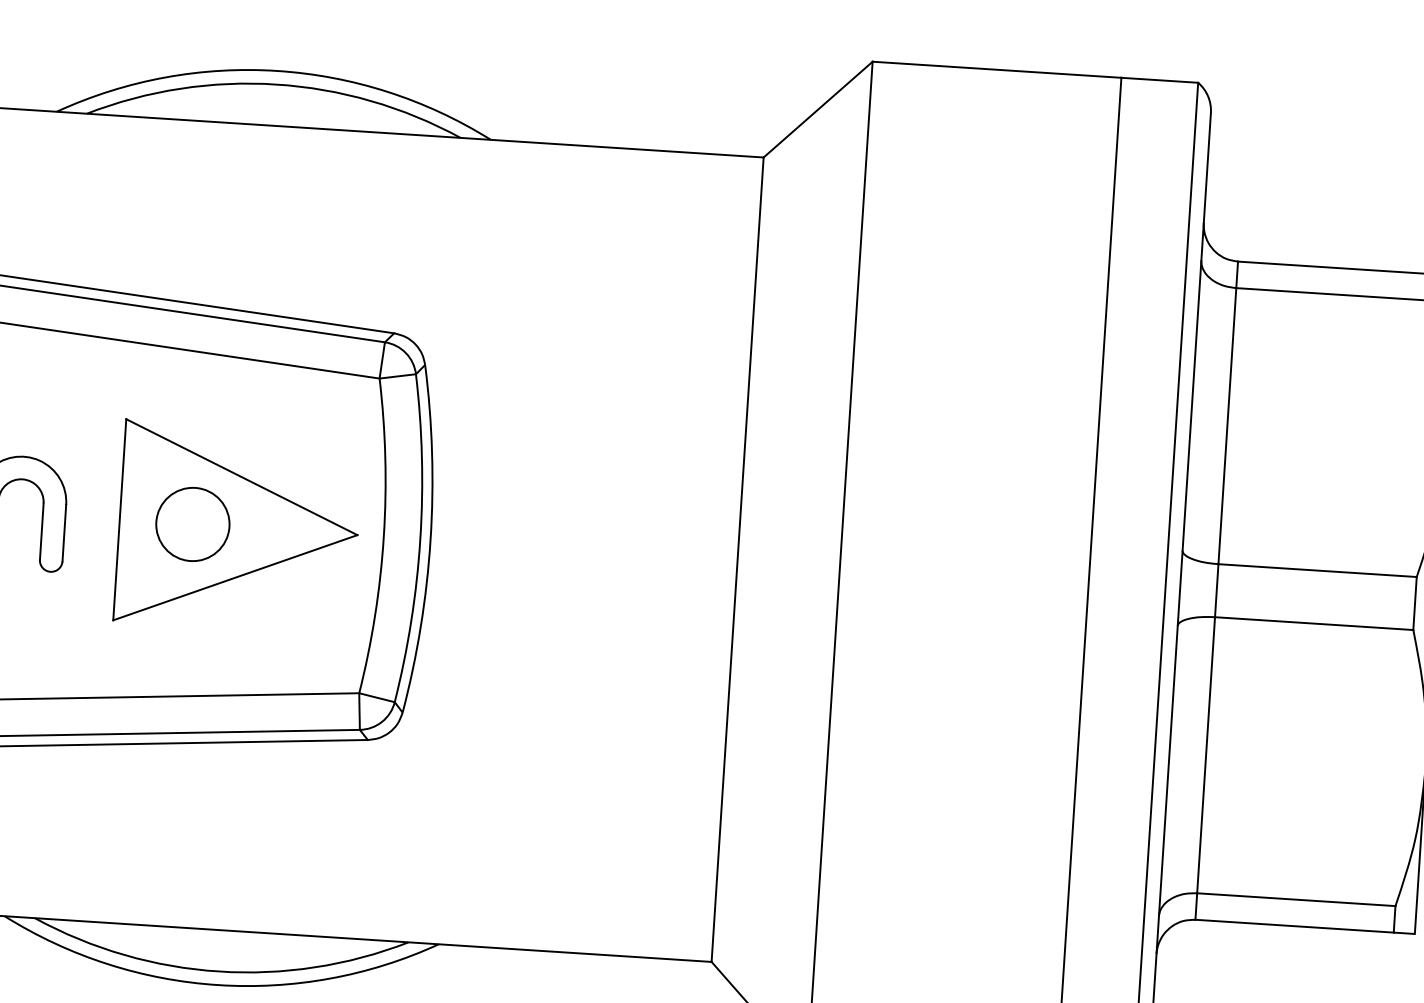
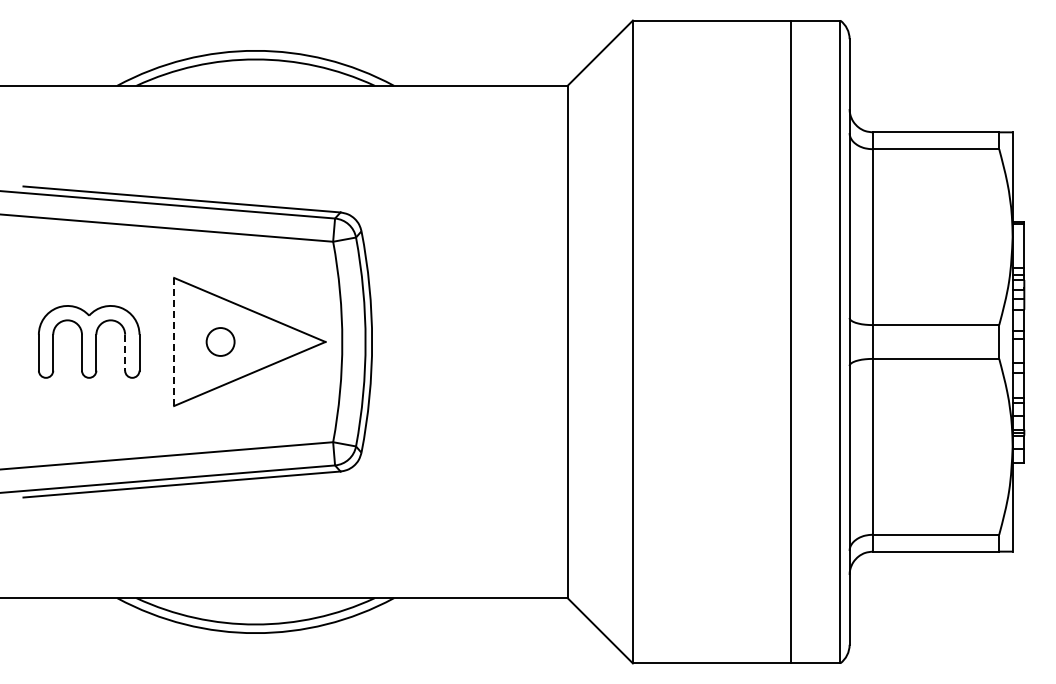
line: (120, 520) -> (174, 342), solid -> dashed
circle: (192, 523) -> (220, 341), size x0.6
line: (42, 531) -> (125, 352), solid -> dashed

